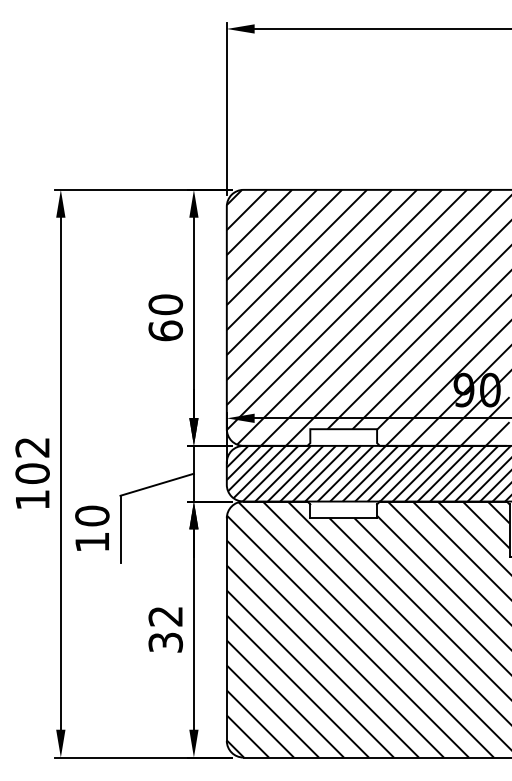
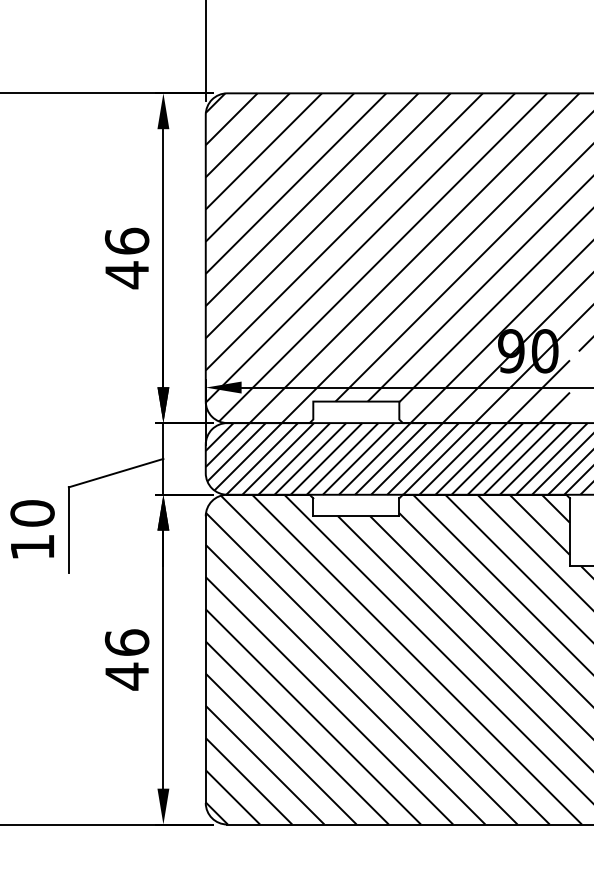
text: (165, 317) -> (126, 257), 60 -> 46
text: (165, 629) -> (126, 659), 32 -> 46

